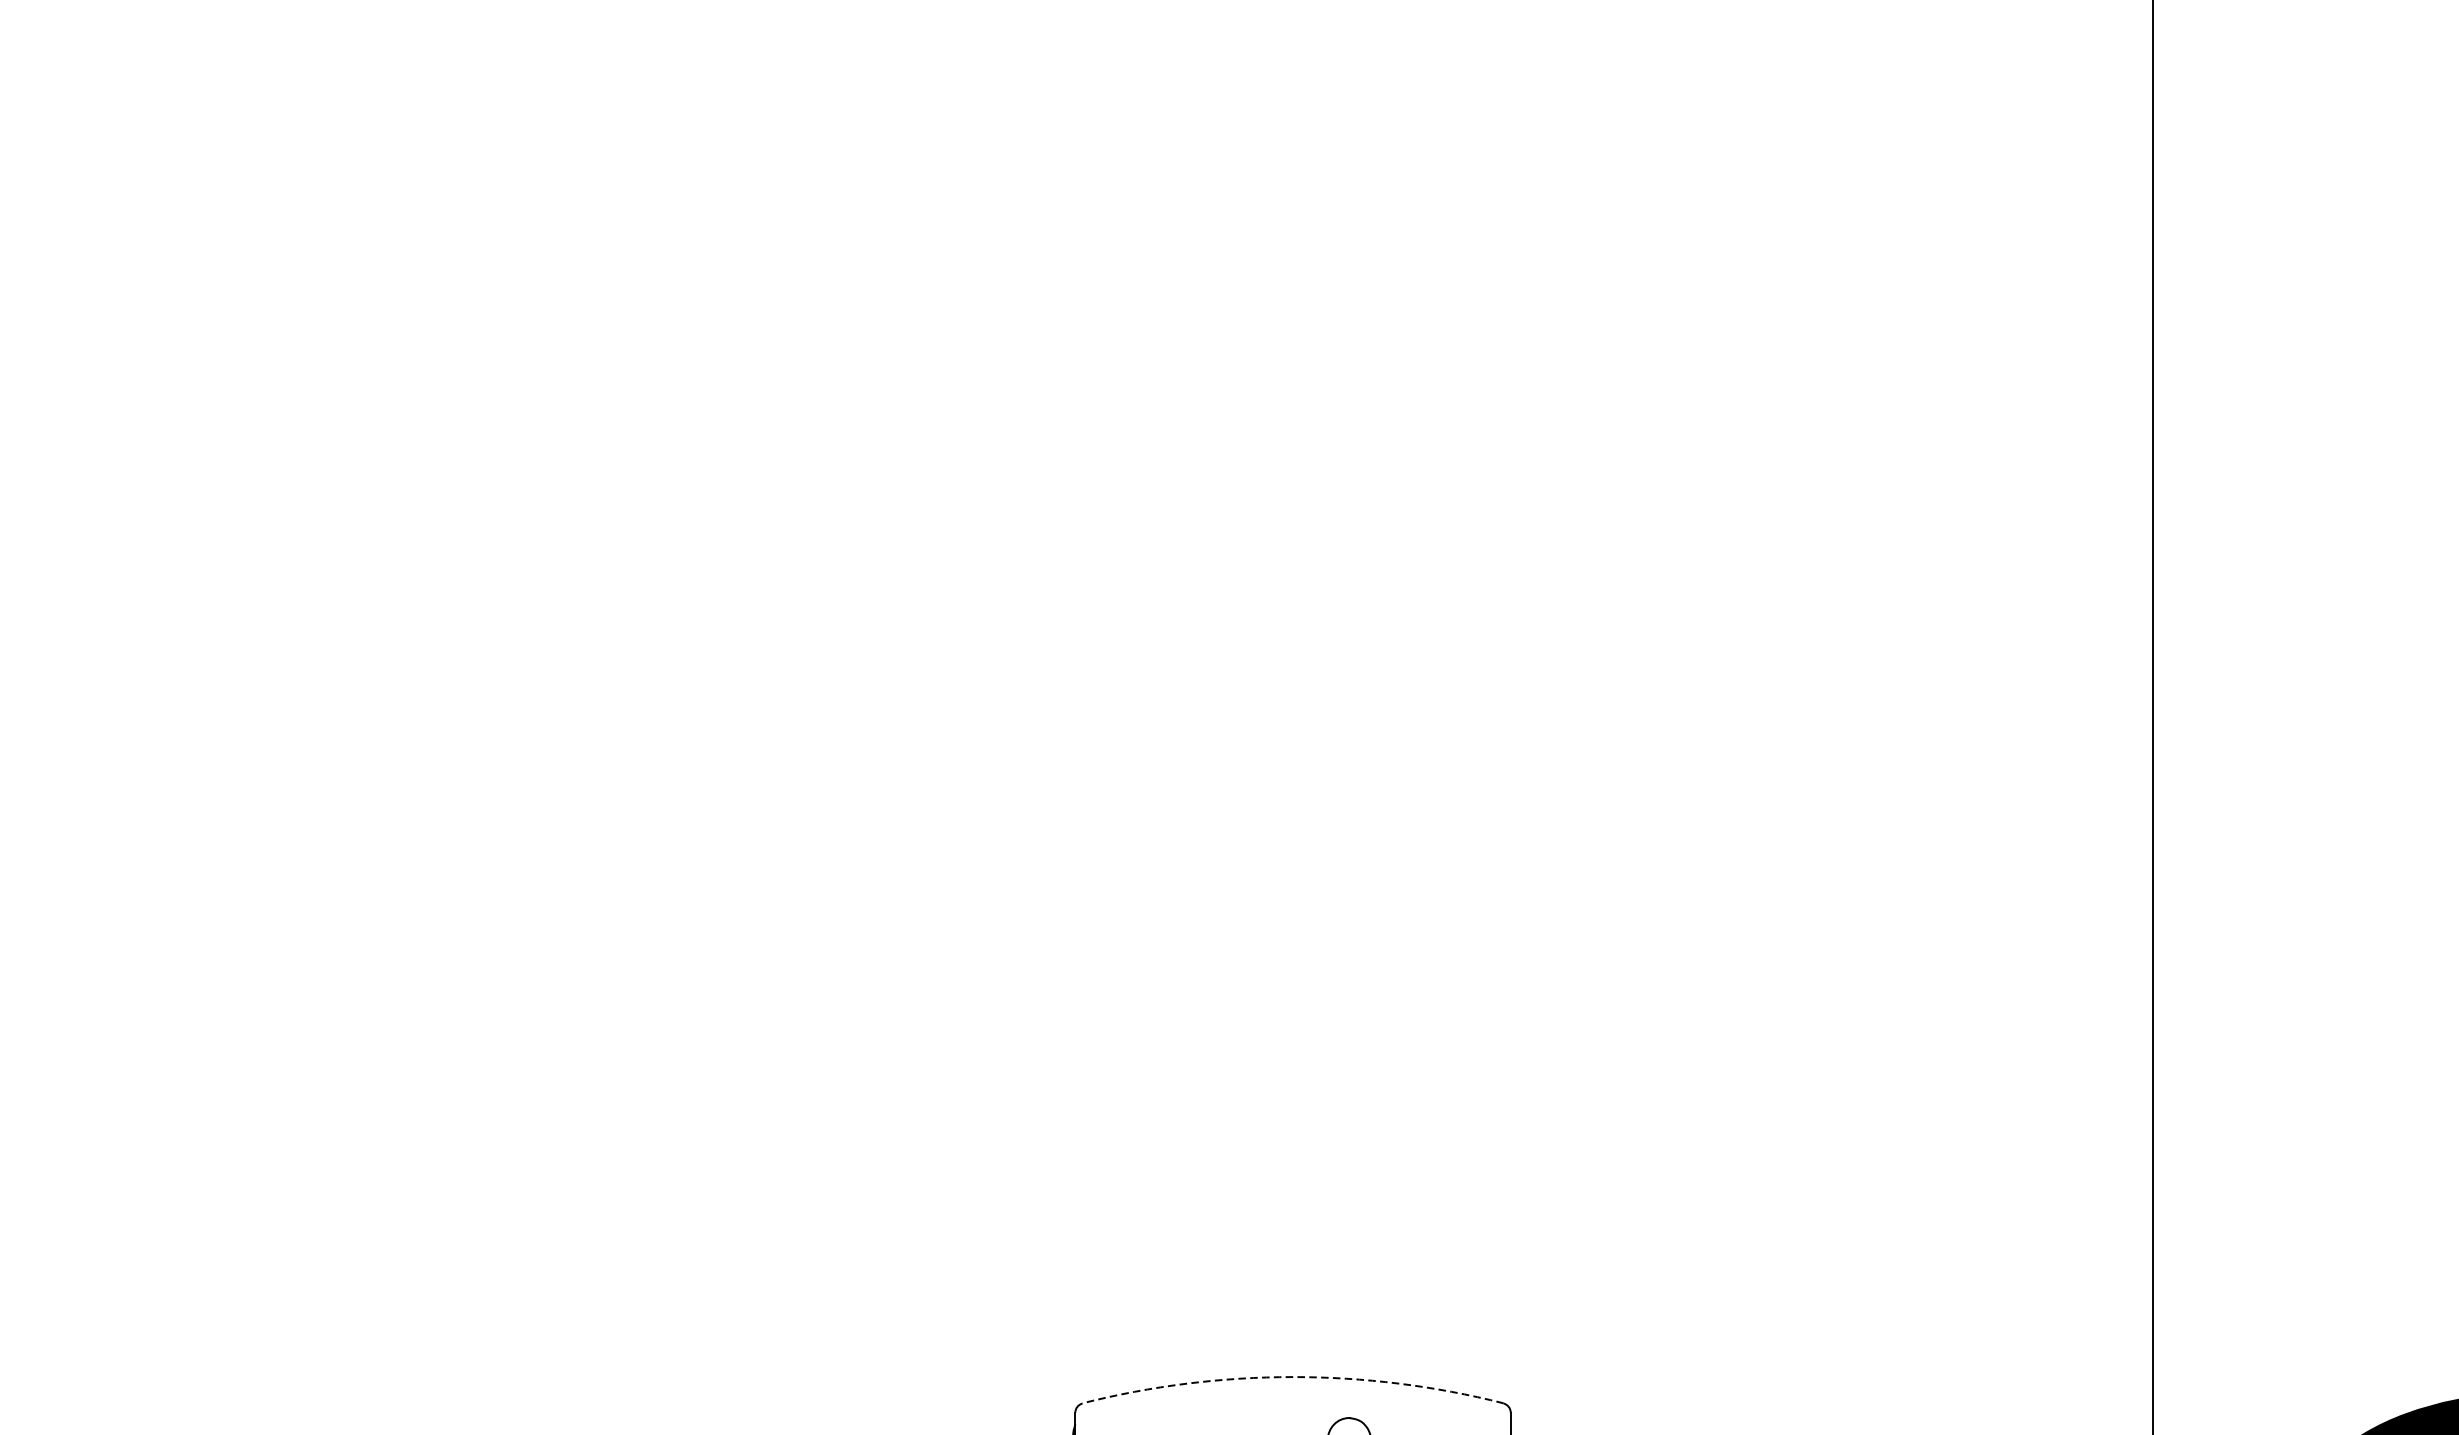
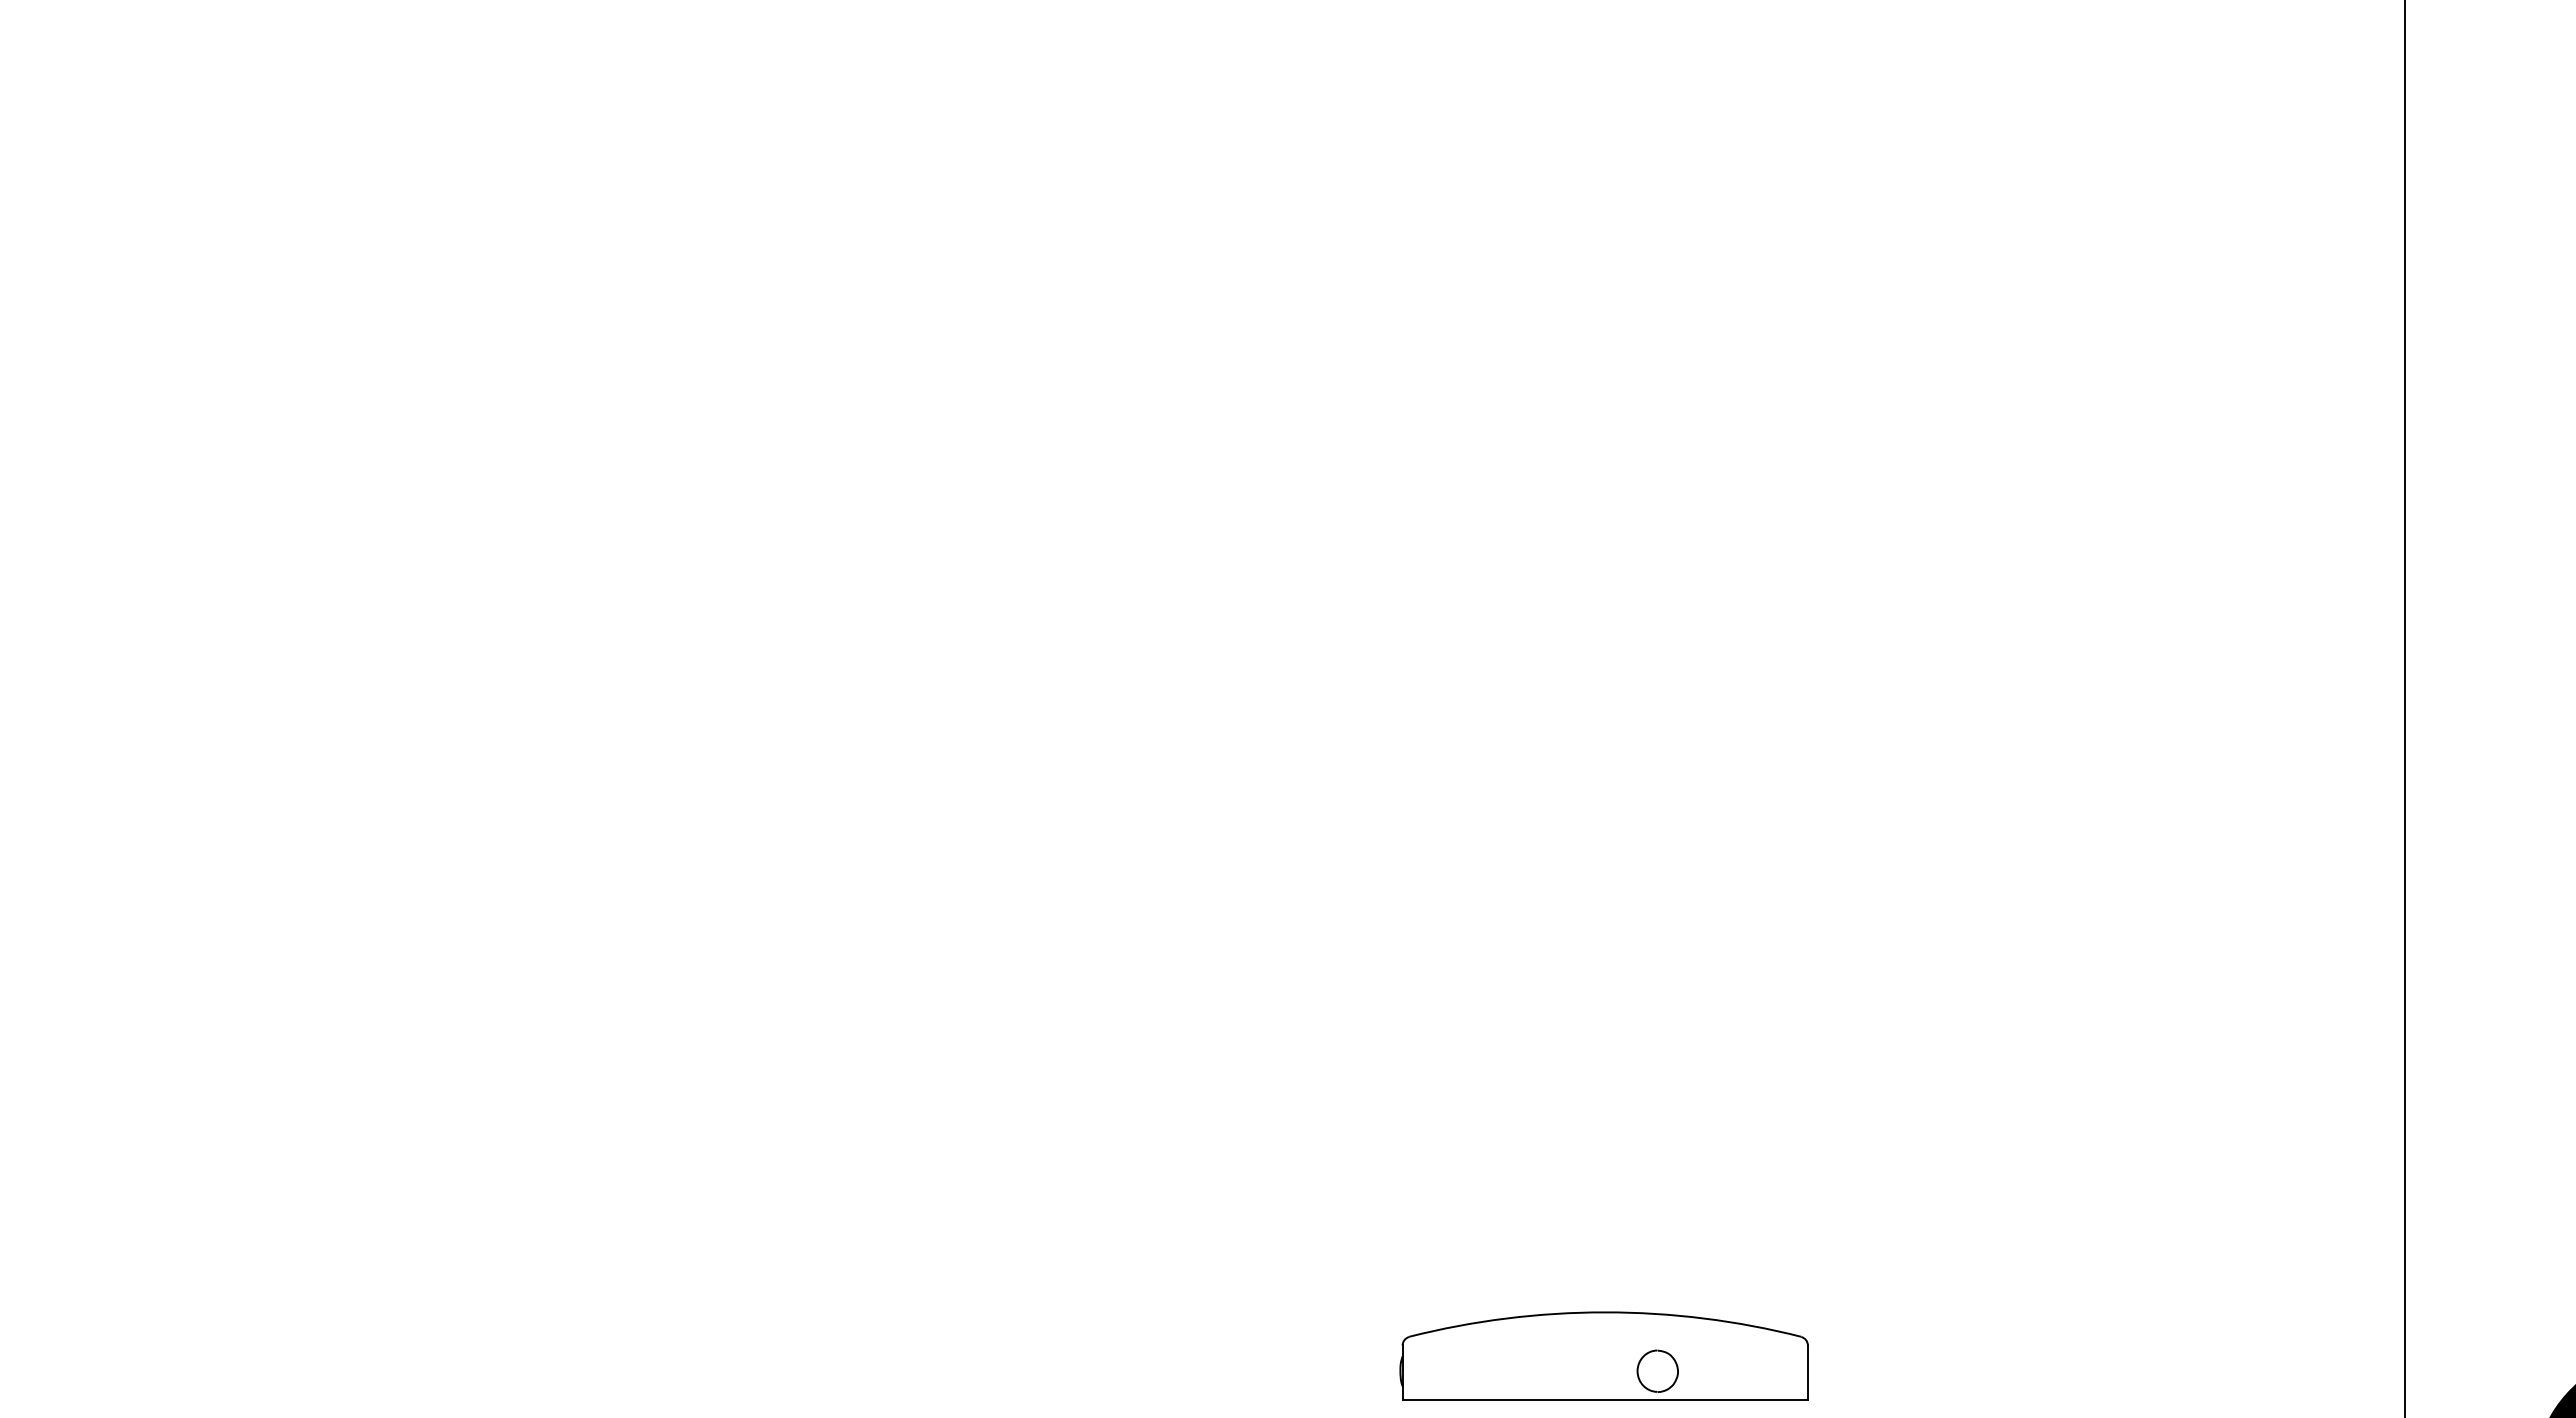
arc: (1293, 1377) -> (1605, 1312), dashed -> solid

